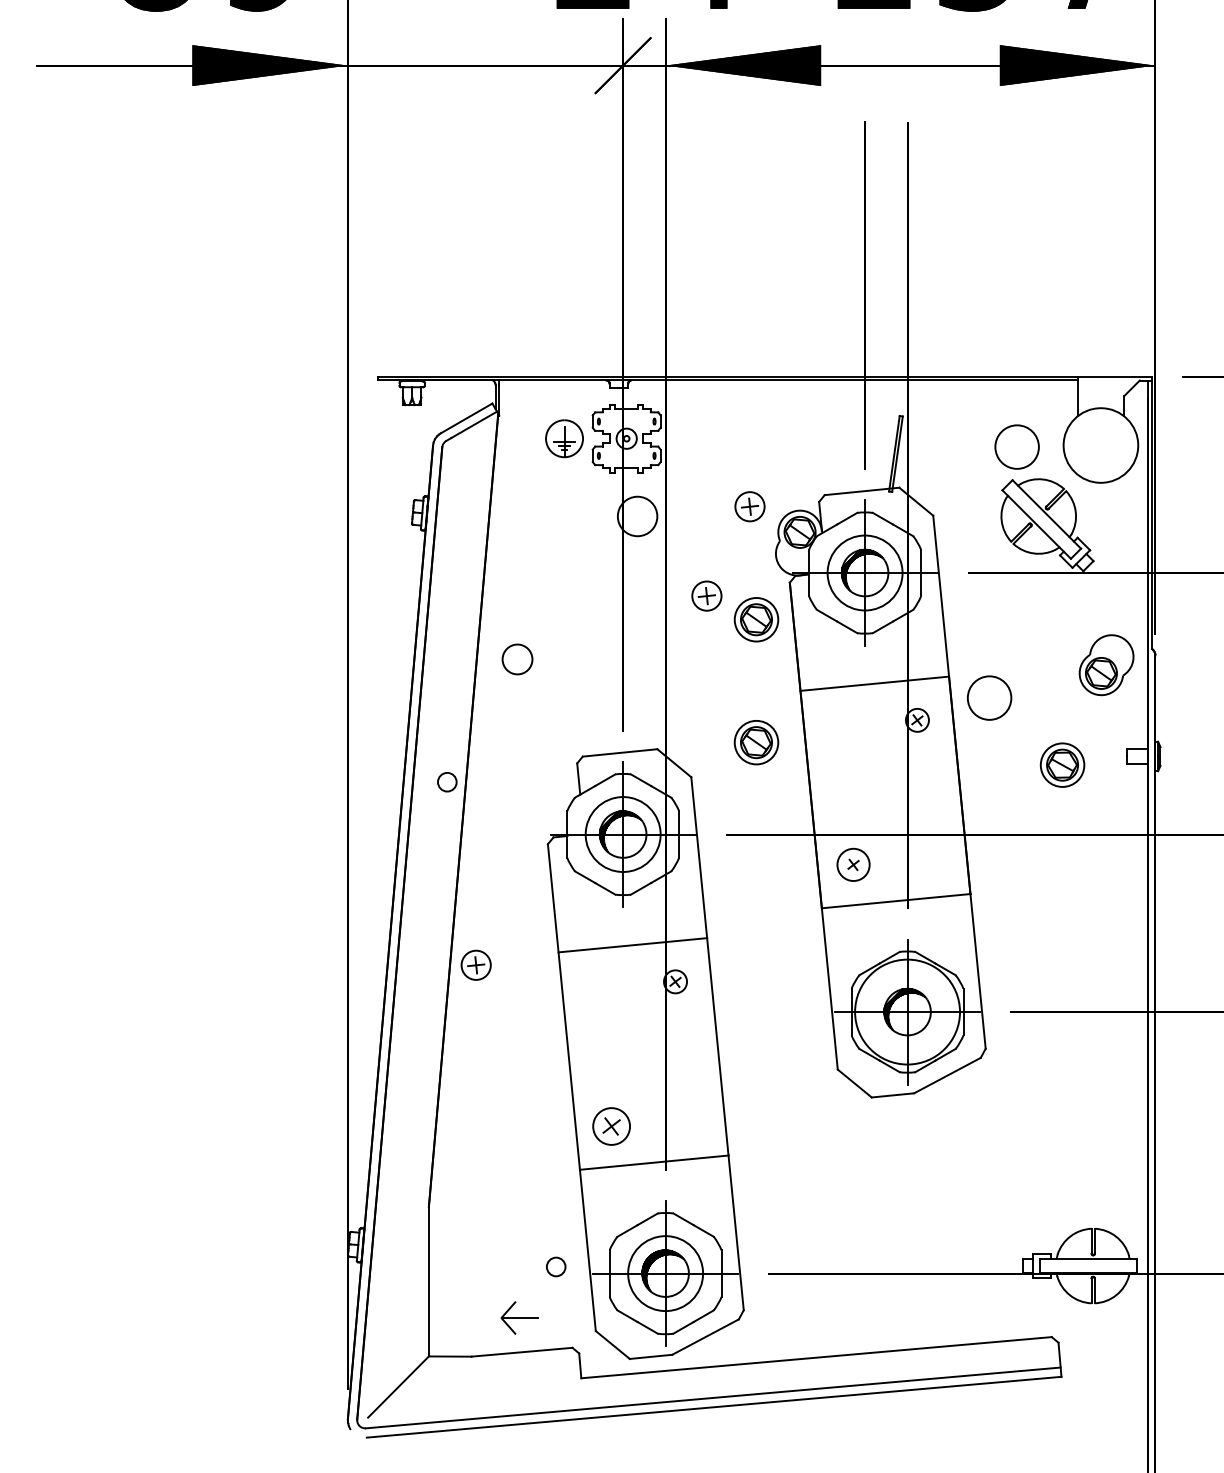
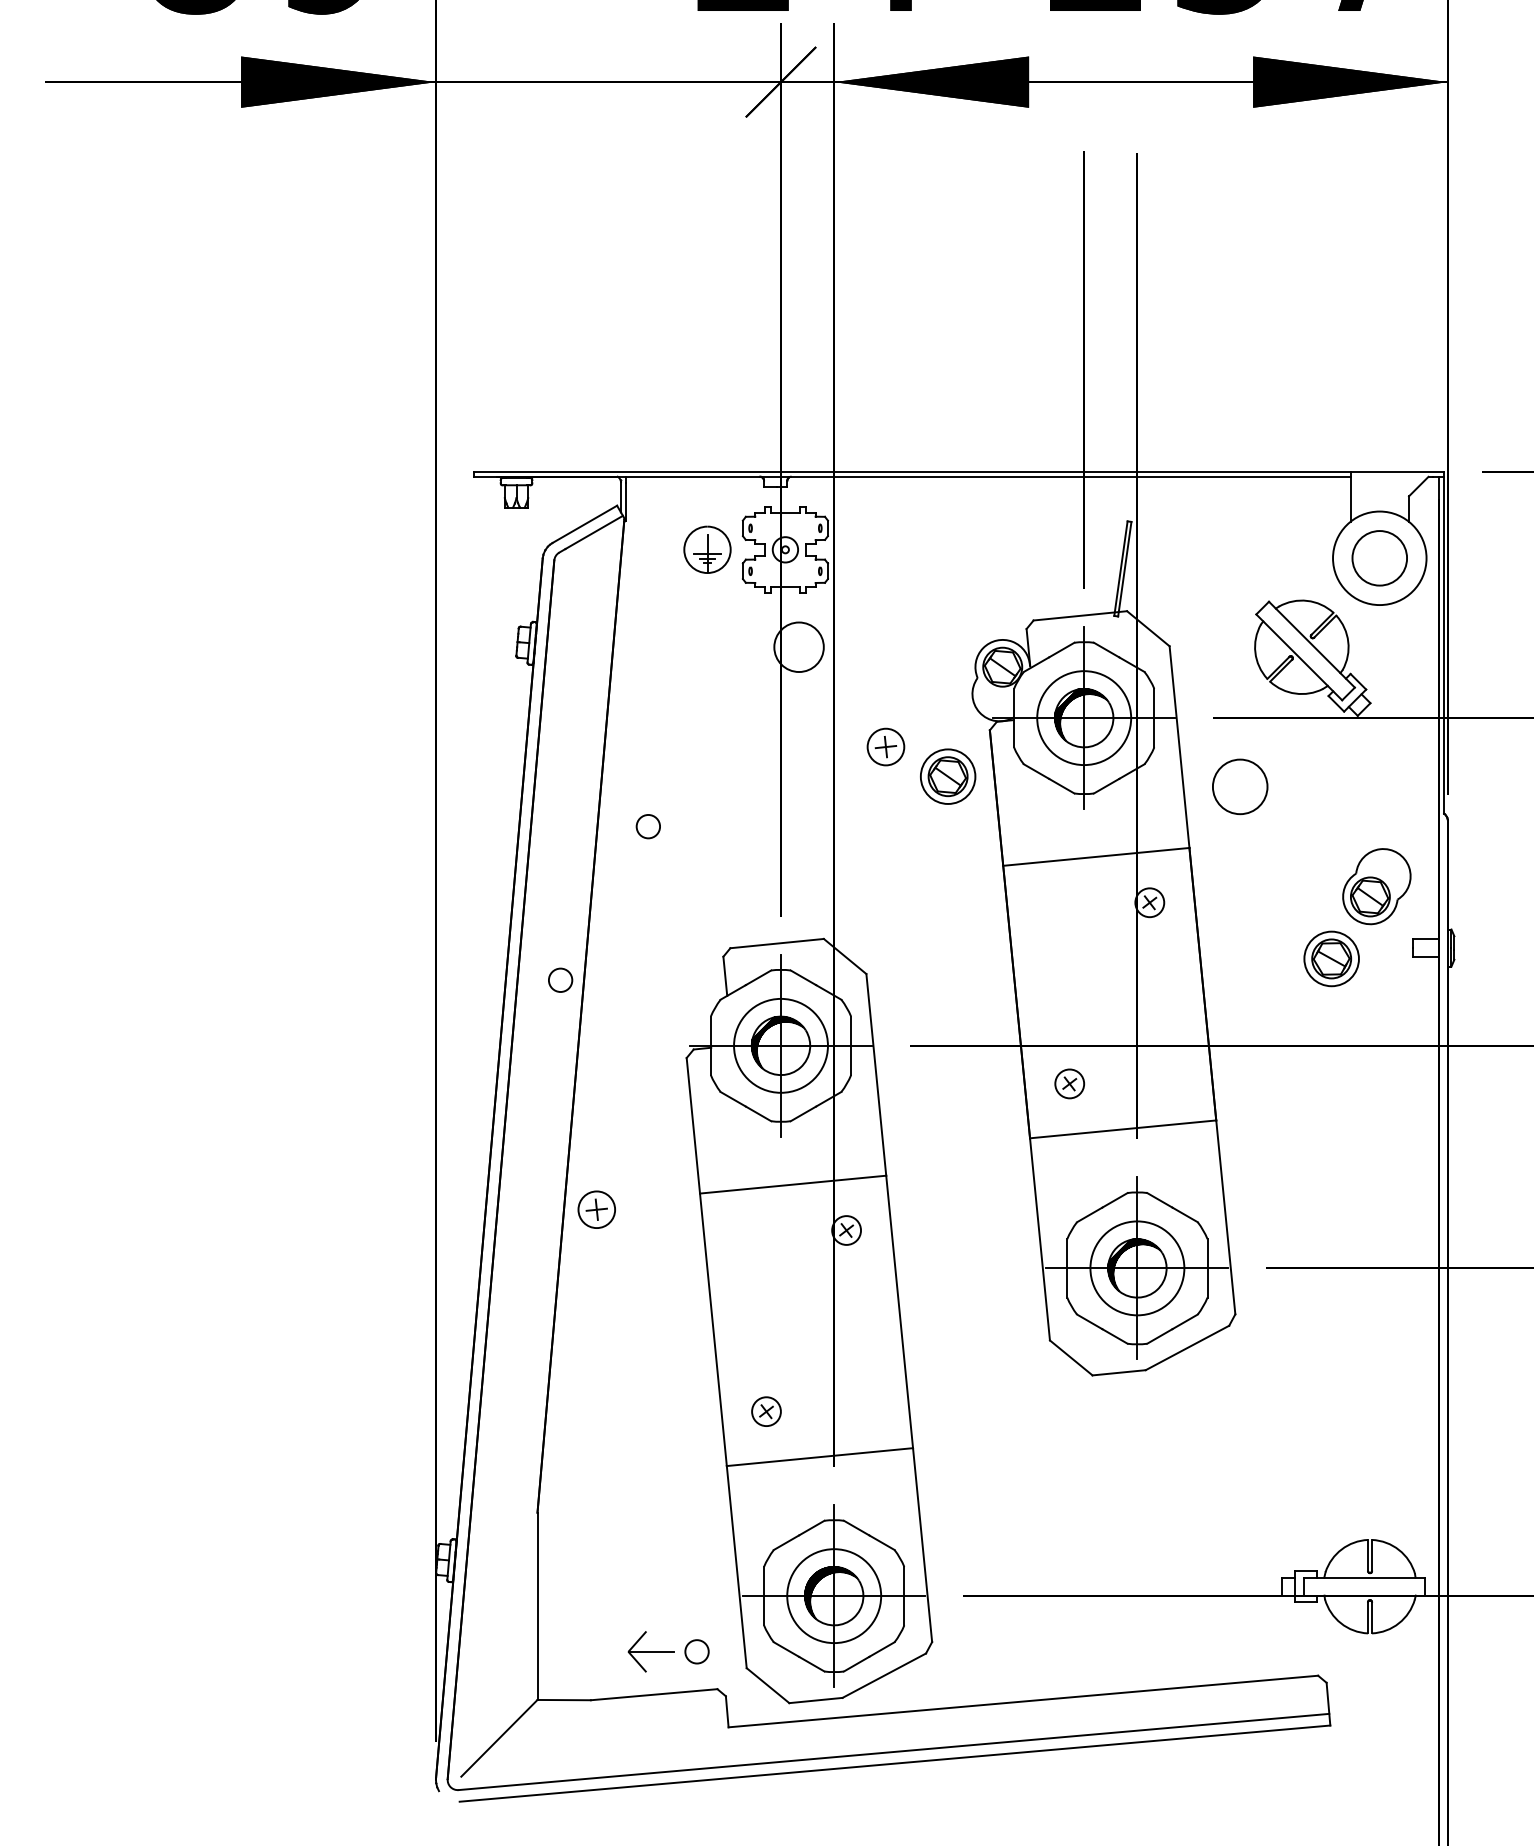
circle: (1016, 447) -> (1379, 558), moved
part: (749, 506) -> (939, 634), removed
circle: (516, 659) -> (647, 826), size x0.62
part: (1106, 665) -> (1376, 886), moved
circle: (989, 697) -> (1240, 786), moved
part: (756, 742) -> (948, 930), removed
circle: (853, 864) -> (1069, 1083), size x0.71
circle: (907, 1012) -> (1137, 1268), size x0.71
part: (611, 1126) -> (766, 1411), size x0.62
circle: (555, 1266) -> (696, 1651), moved

